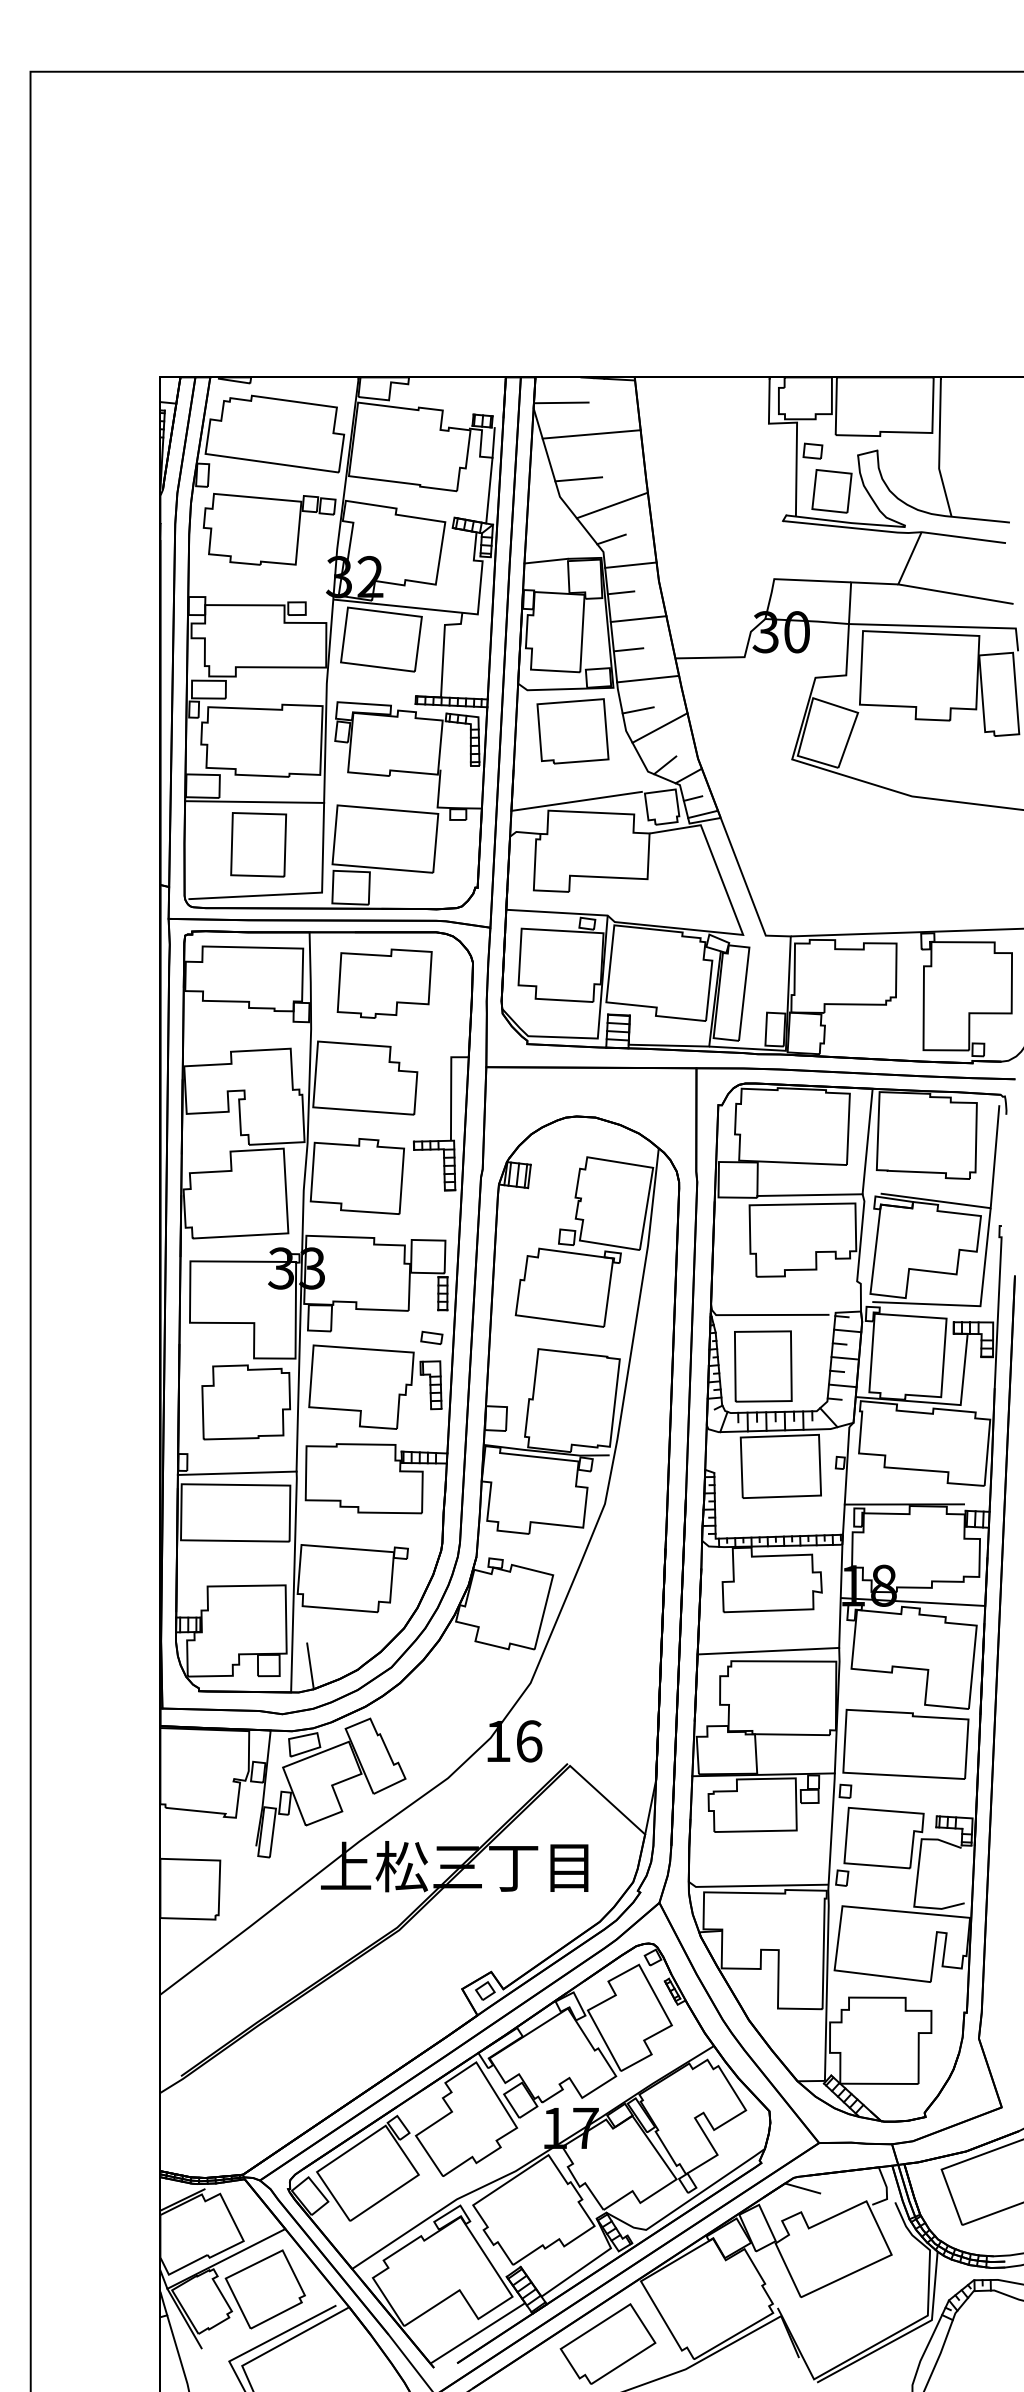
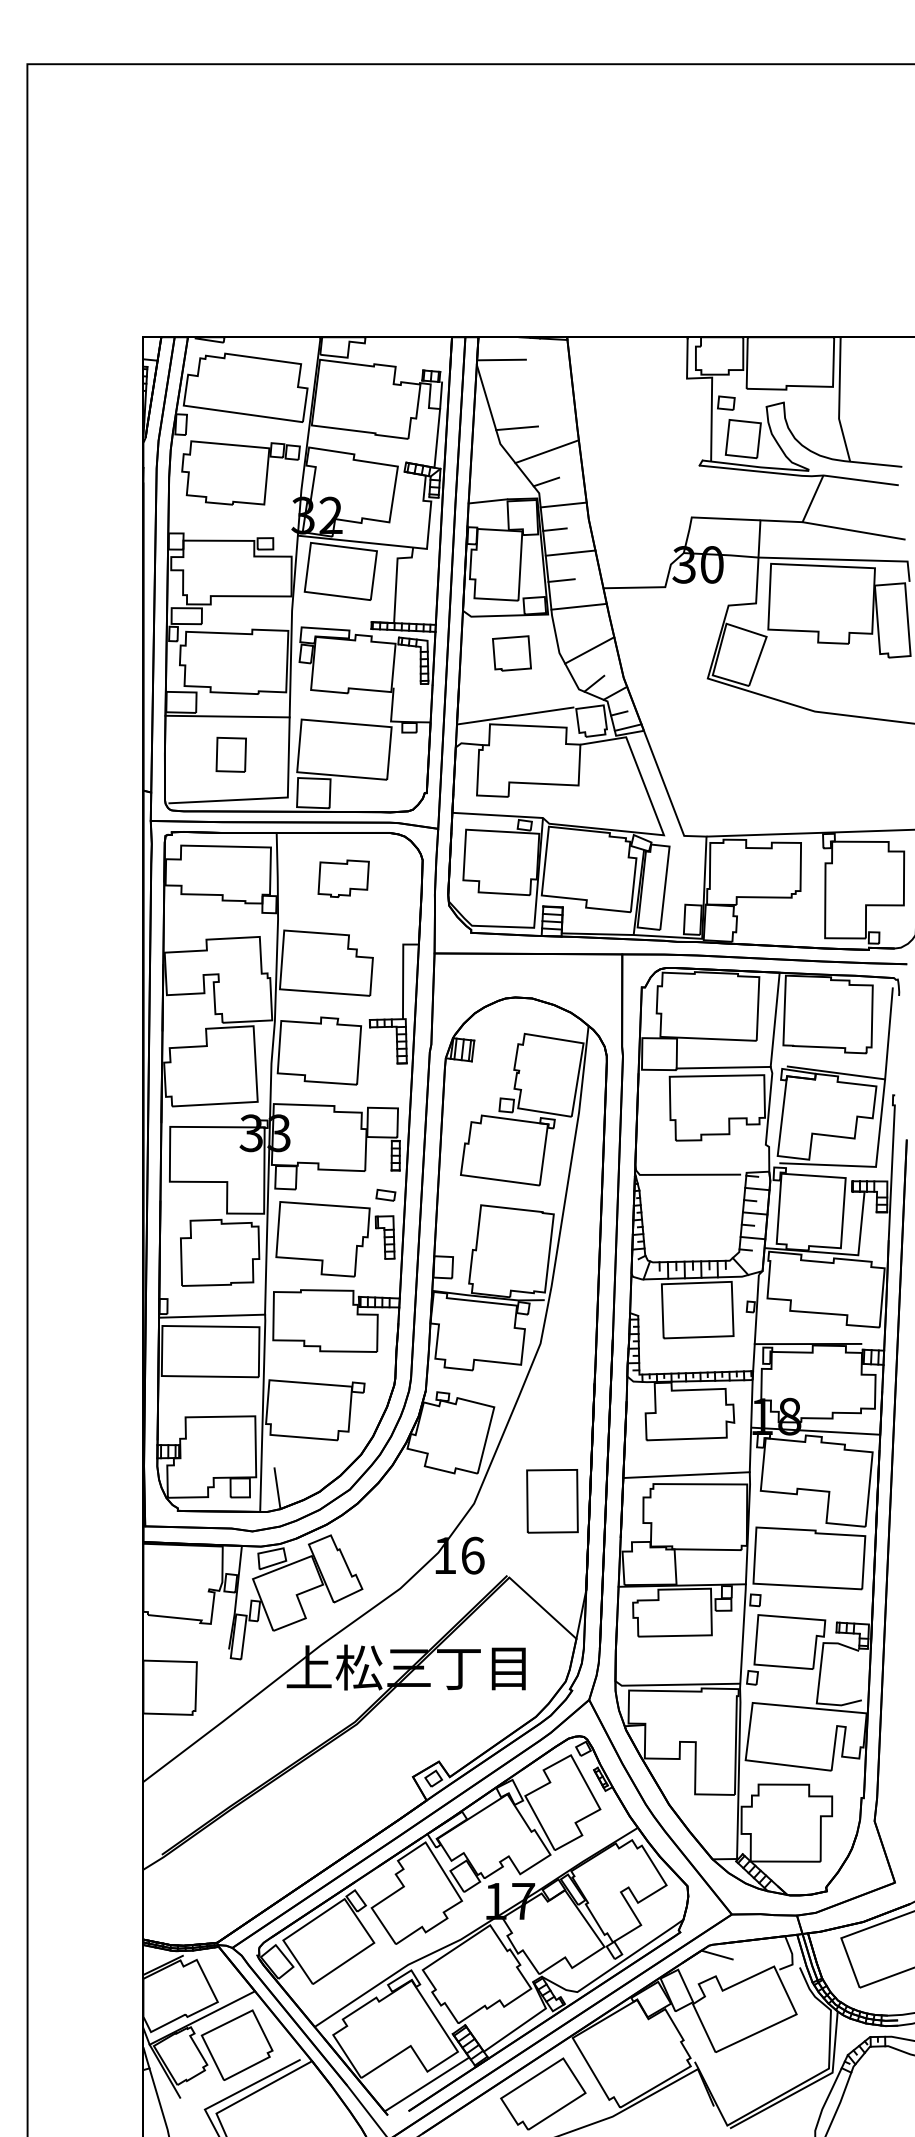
line: (591, 434) -> (528, 388), removed
line: (637, 710) -> (569, 634), removed
part: (572, 731) -> (511, 653), size x0.6
part: (258, 844) -> (231, 754), size x0.6
part: (384, 983) -> (343, 878), size x0.6
part: (763, 1366) -> (552, 1501), moved

